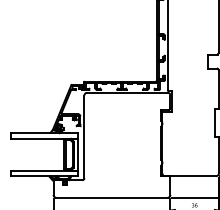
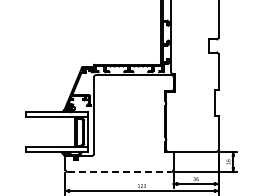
line: (111, 198) -> (119, 172), solid -> dashed

